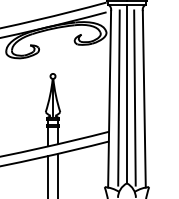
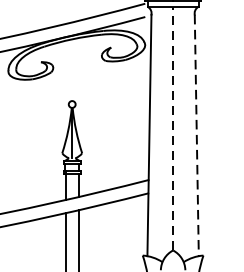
line: (126, 93) -> (172, 127), solid -> dashed
line: (118, 97) -> (161, 133), removed
line: (134, 97) -> (183, 133), removed
line: (144, 99) -> (197, 136), solid -> dashed

